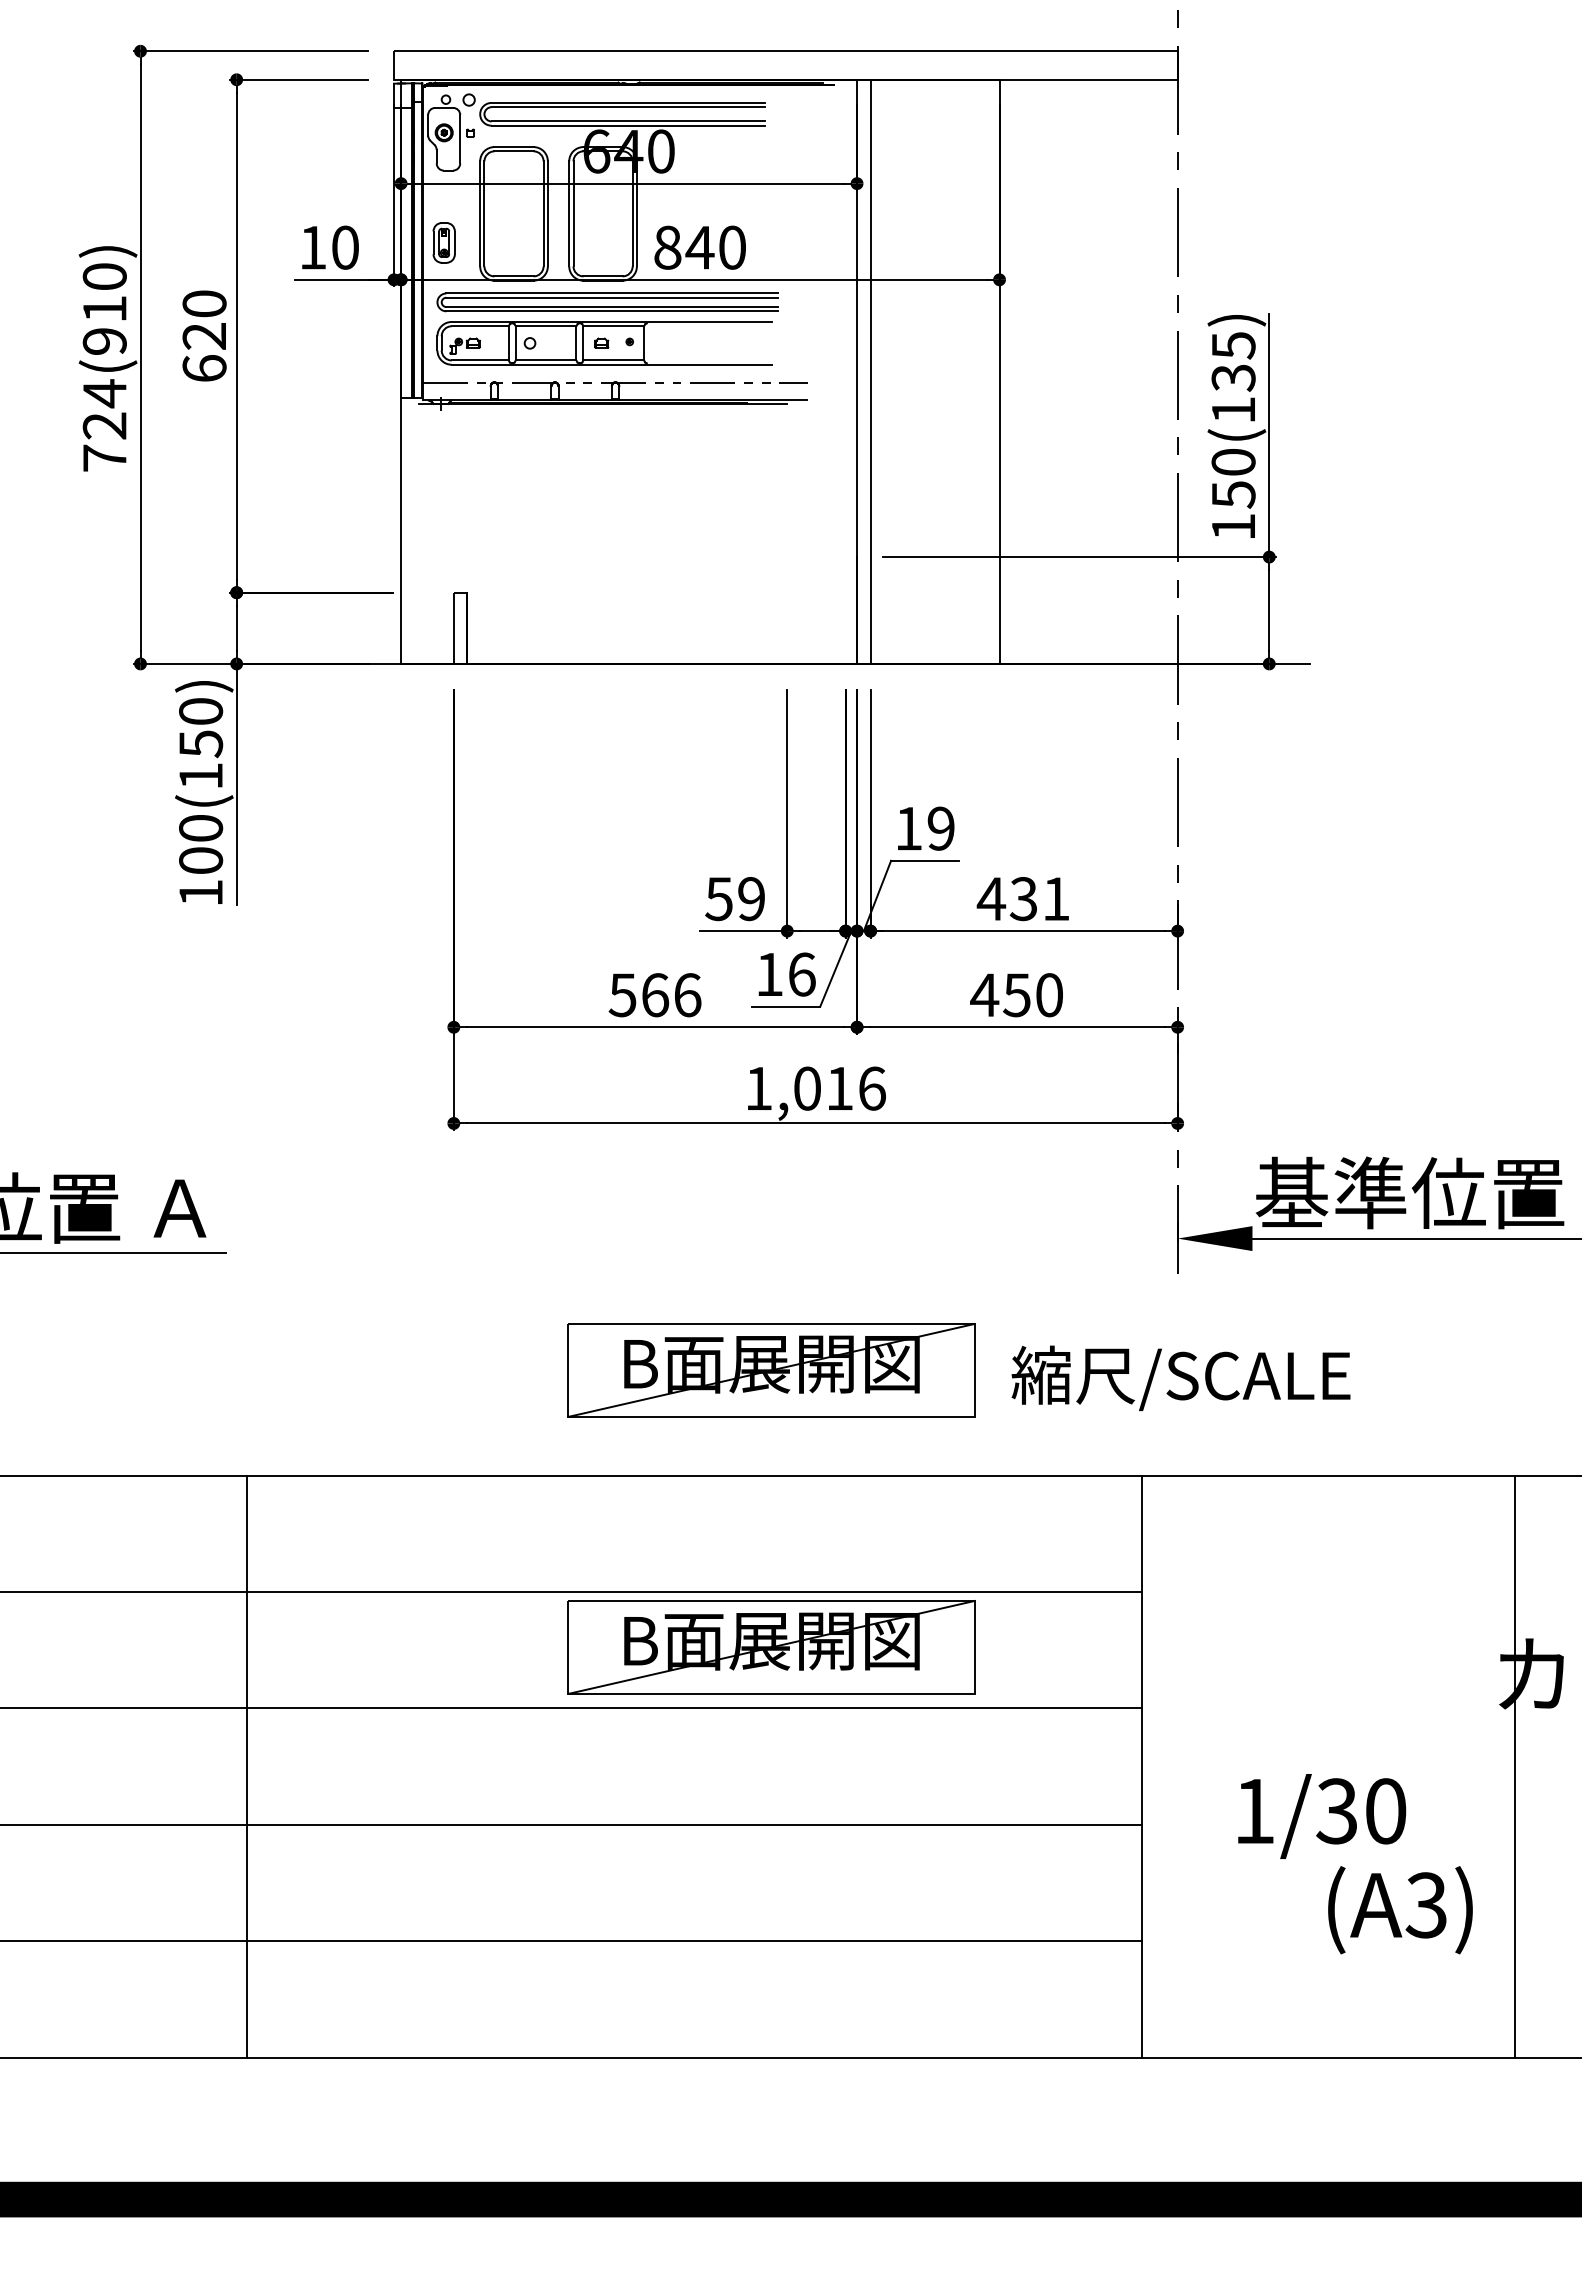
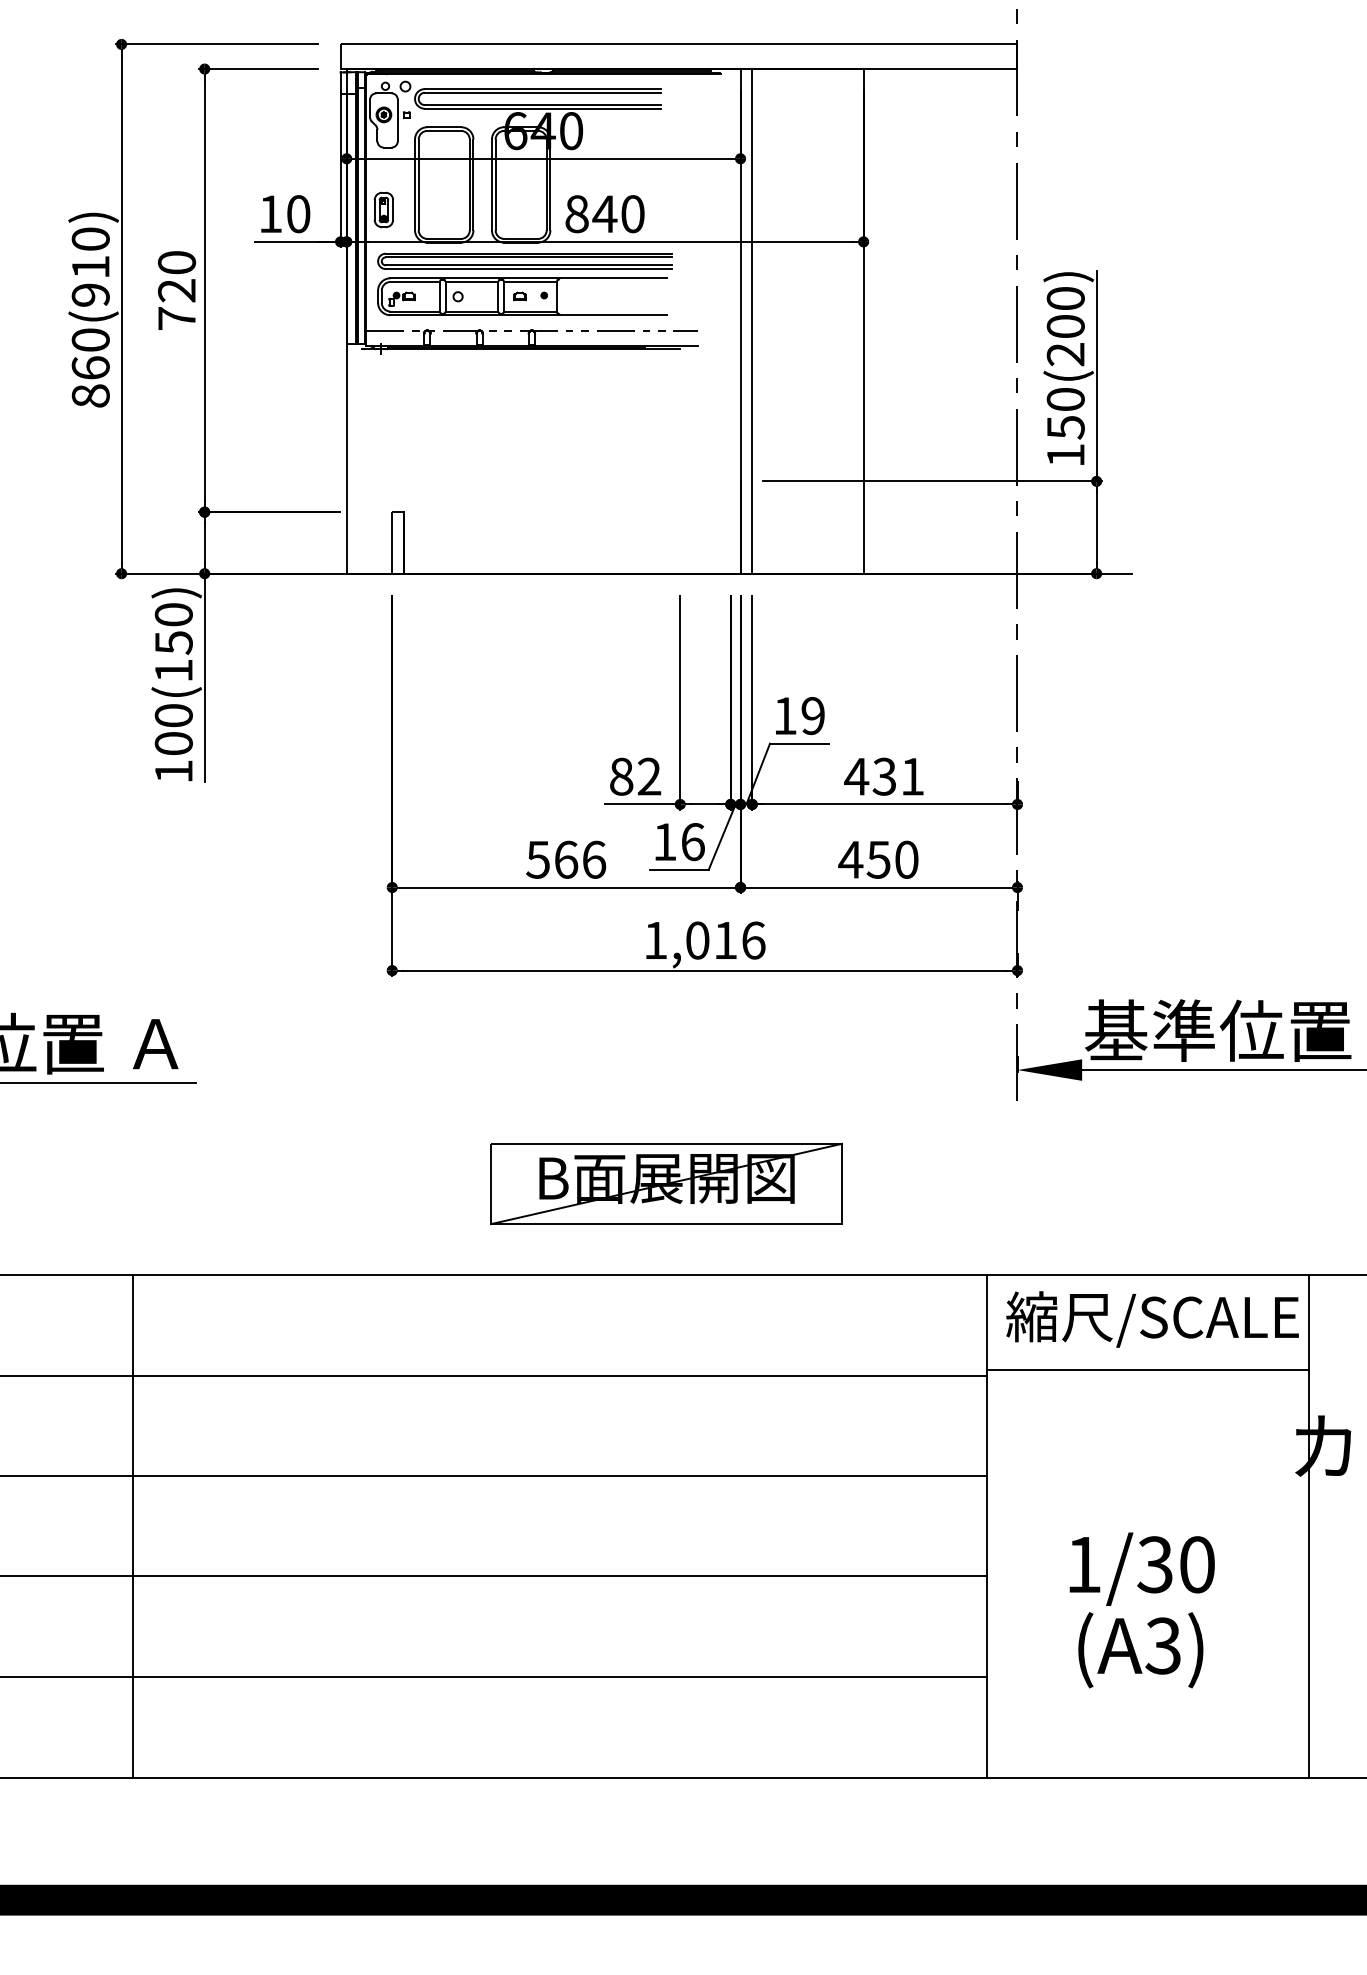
text: (204, 368) -> (176, 318), 620 -> 720
text: (1233, 377) -> (1065, 326), 150(135) -> 150(200)
text: (104, 425) -> (90, 367), 724(910) -> 860(910)
text: (735, 899) -> (635, 777), 59 -> 82
text: (1180, 1377) -> (1152, 1318), moved
line: (1328, 1586) -> (1147, 1370), added
part: (771, 1647) -> (666, 1423), removed
line: (247, 1767) -> (133, 1526), moved
text: (1400, 1910) -> (1140, 1650), moved

